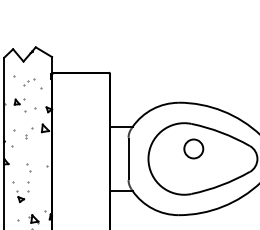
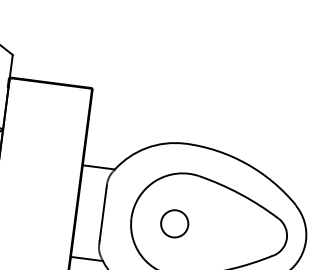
circle: (193, 148) -> (174, 223), moved

